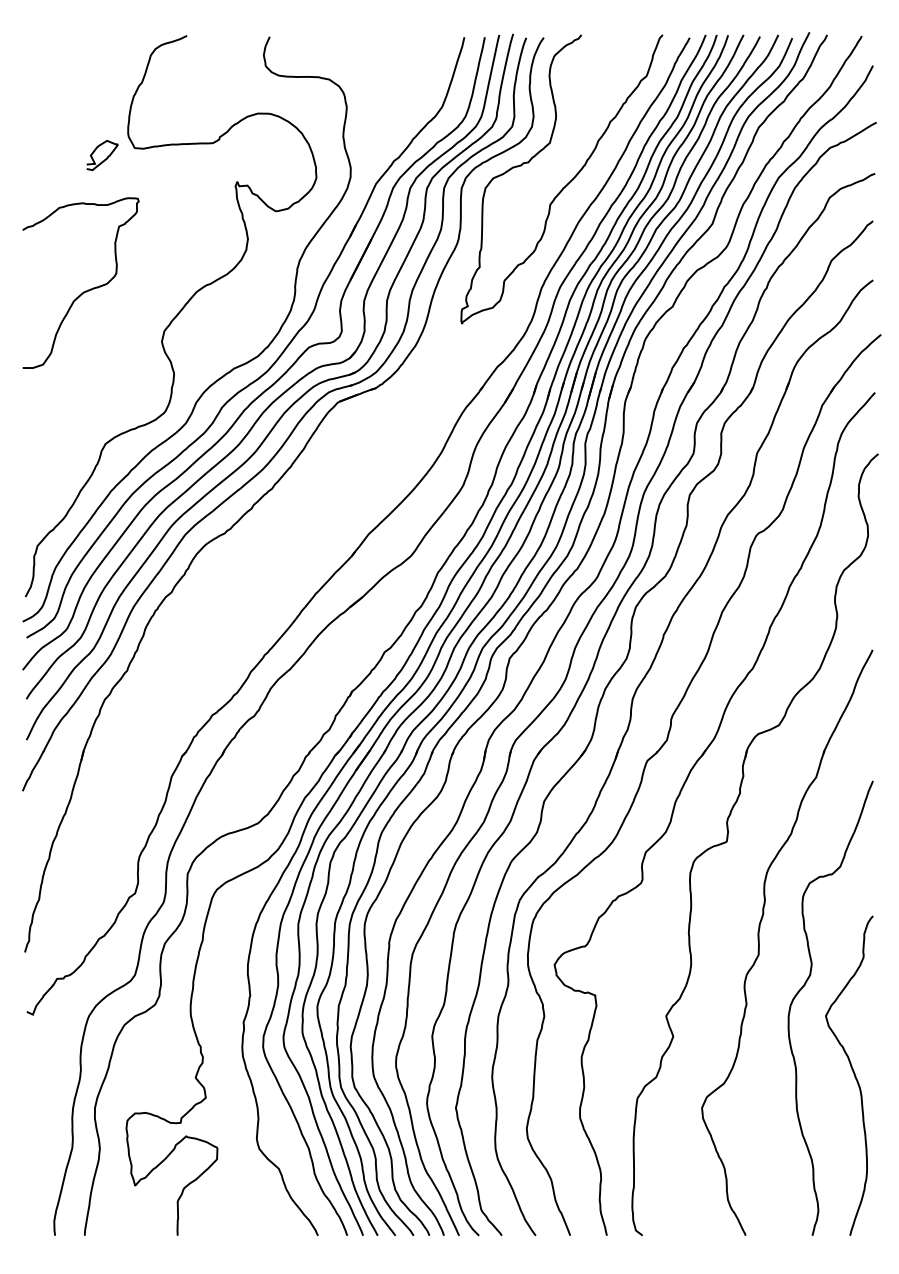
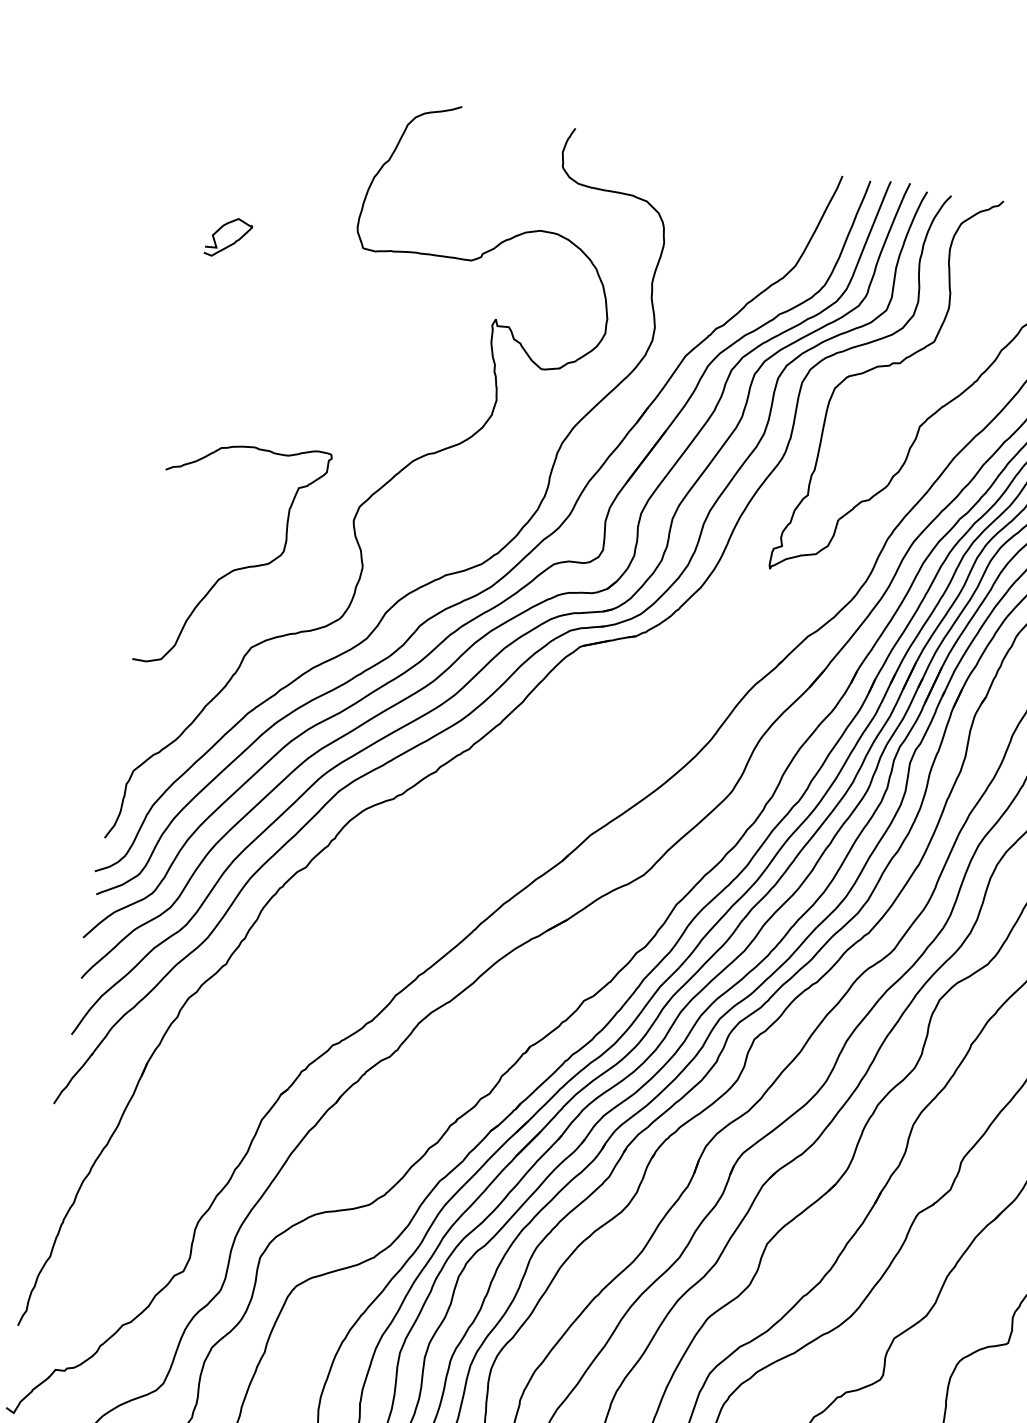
curve: (105, 158) -> (232, 242), moved
curve: (85, 290) -> (237, 567), moved

